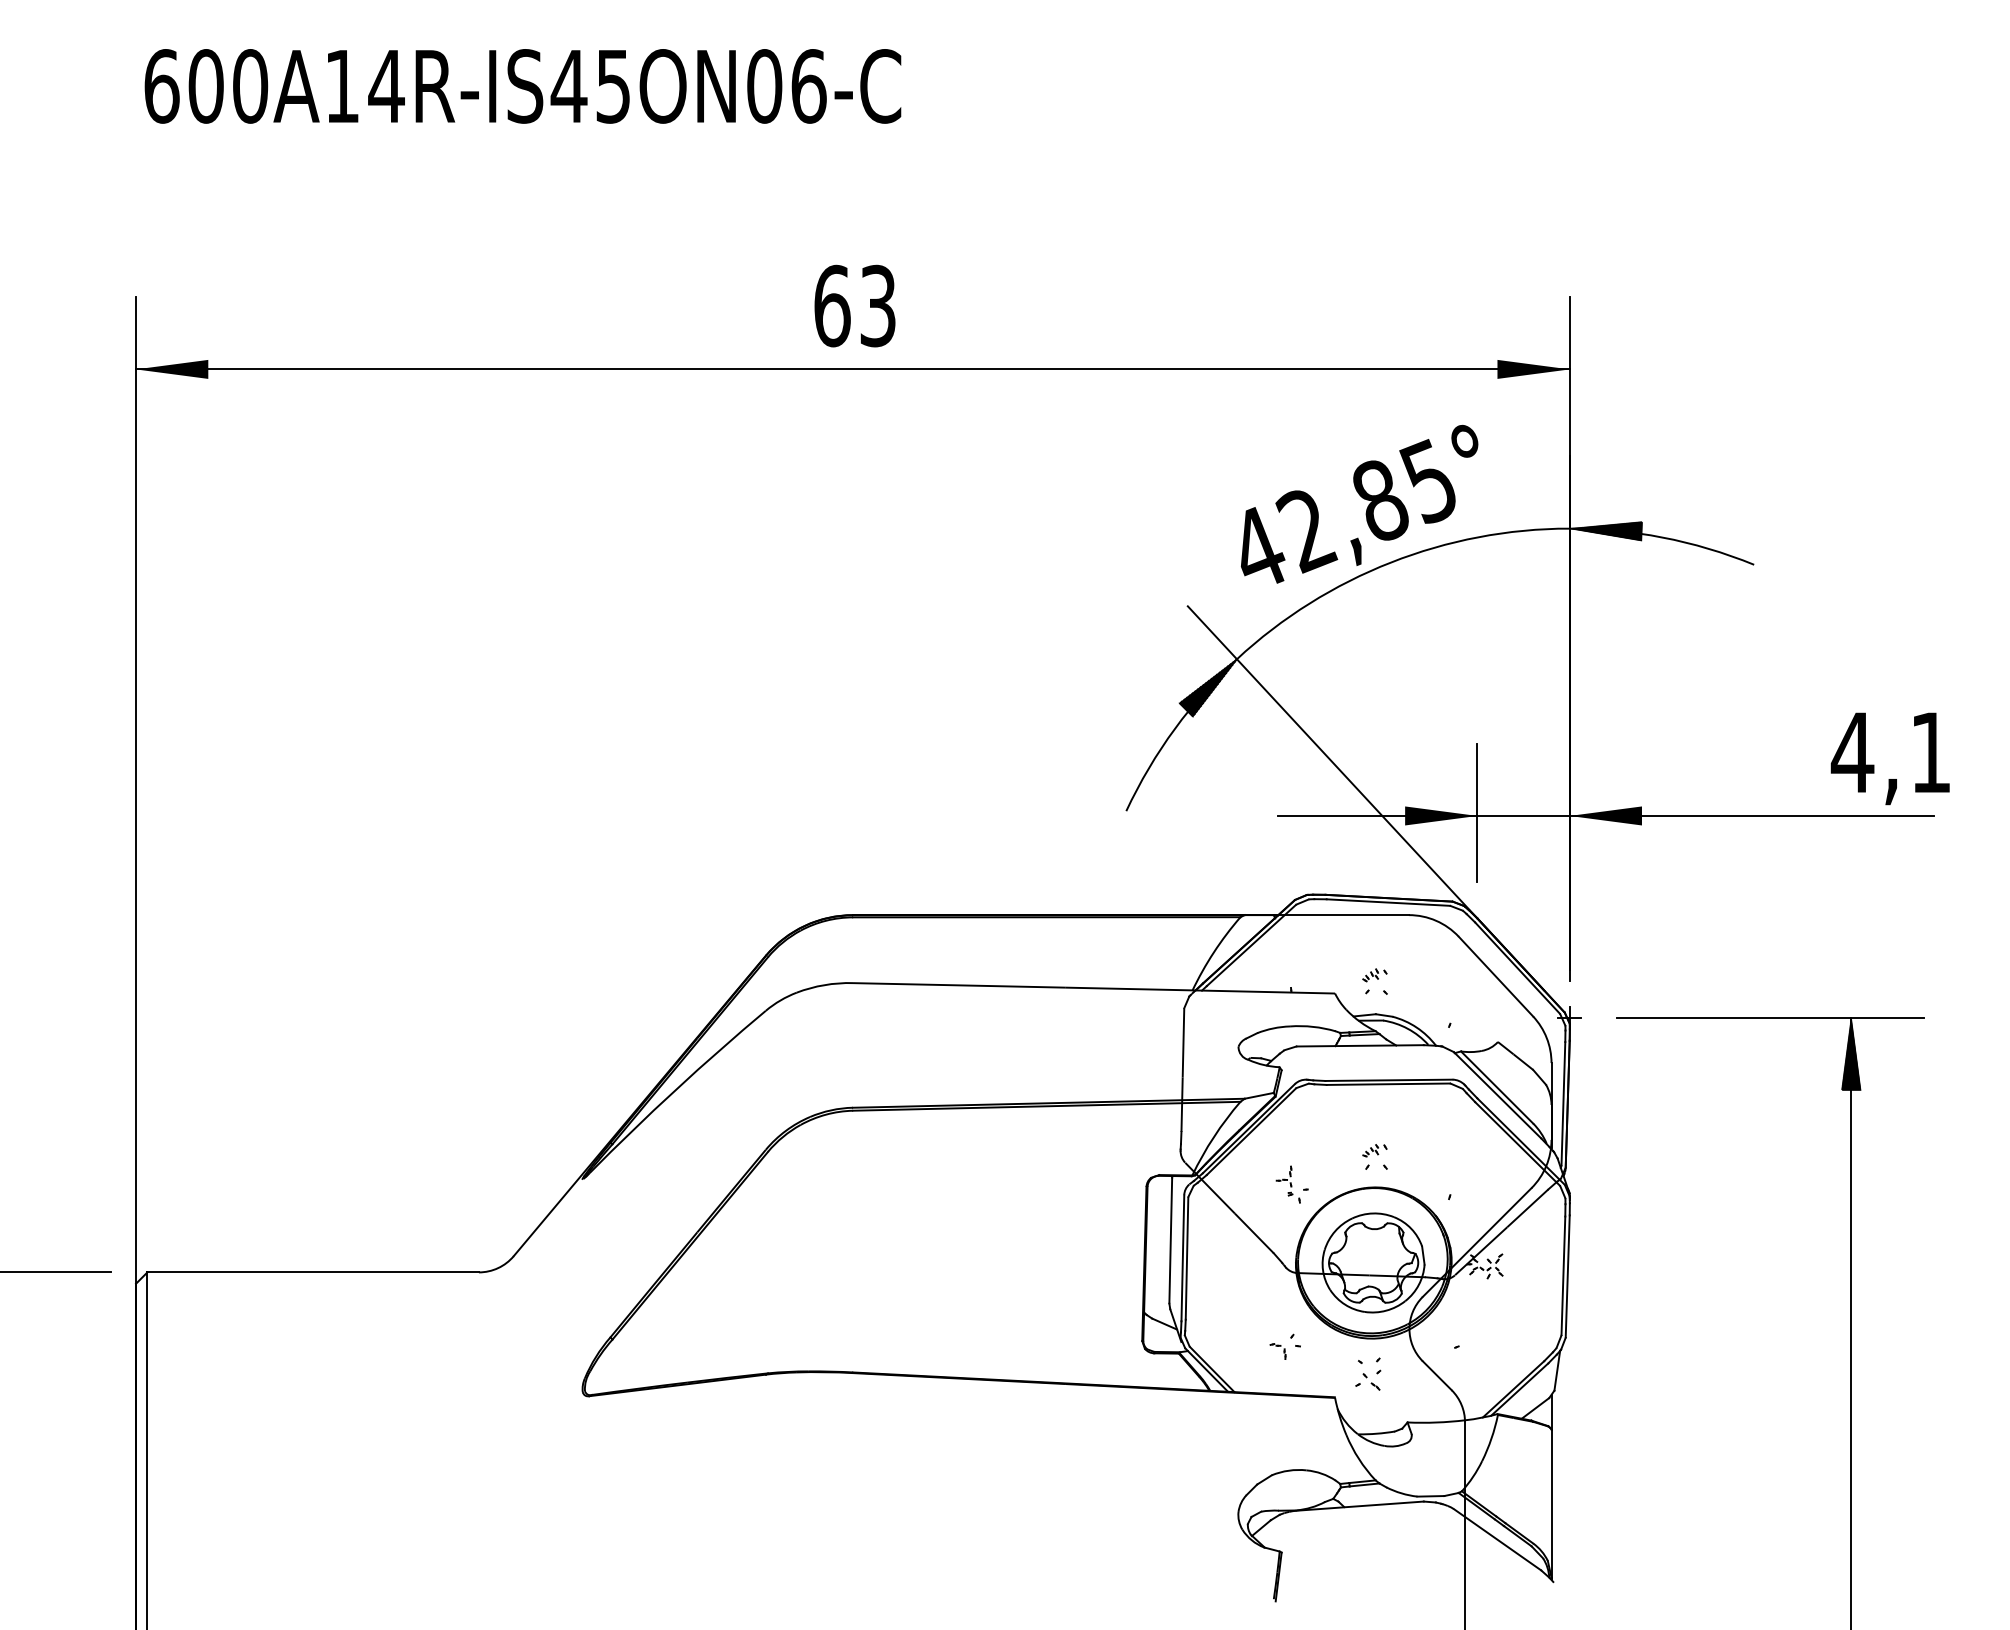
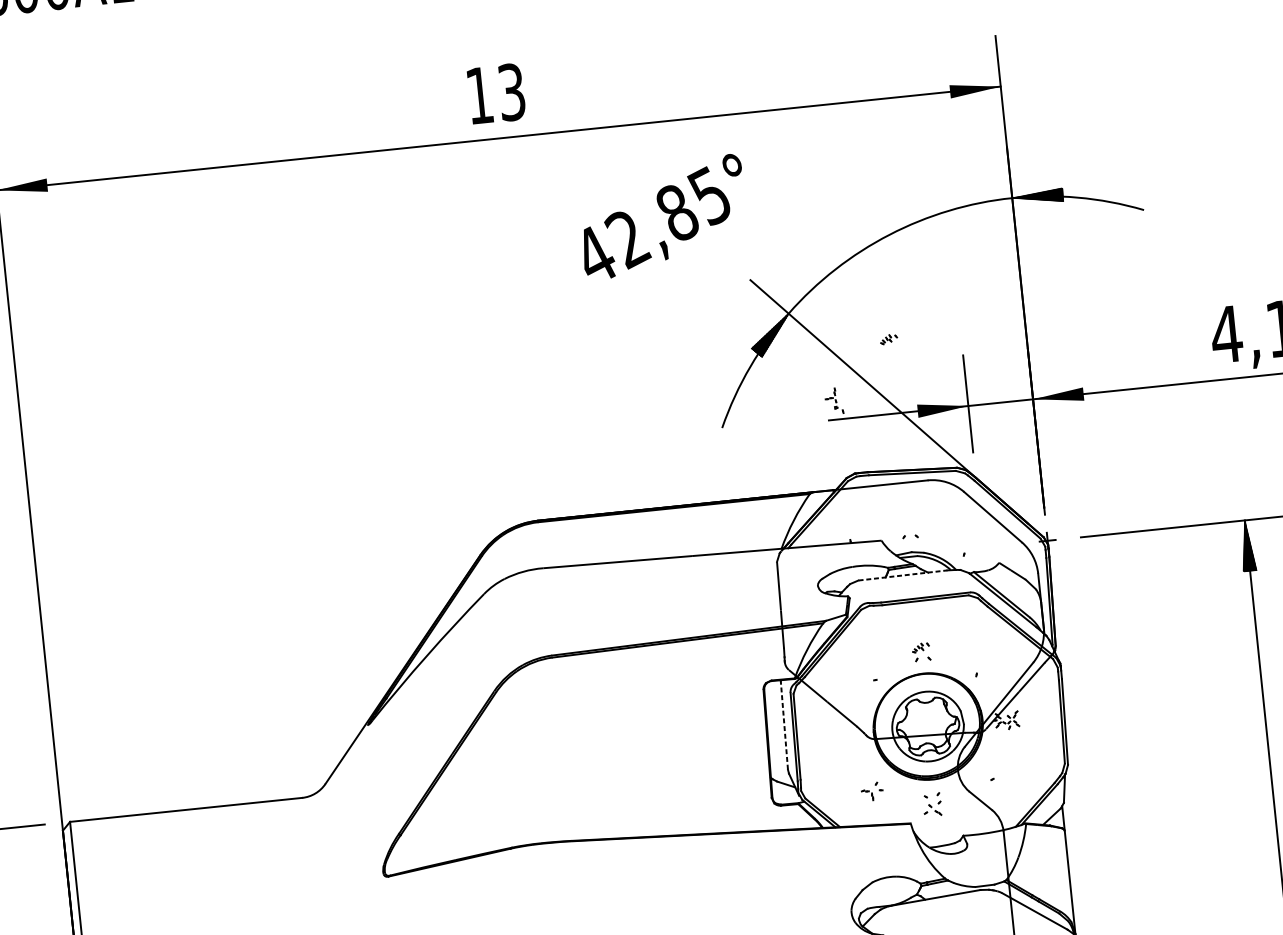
text: (832, 305) -> (479, 95), 63 -> 13
text: (1359, 503) -> (662, 216), moved
part: (1374, 975) -> (888, 339), moved
line: (1360, 1045) -> (903, 575), solid -> dashed
part: (1287, 1184) -> (833, 401), moved
line: (1170, 1240) -> (784, 725), solid -> dashed

